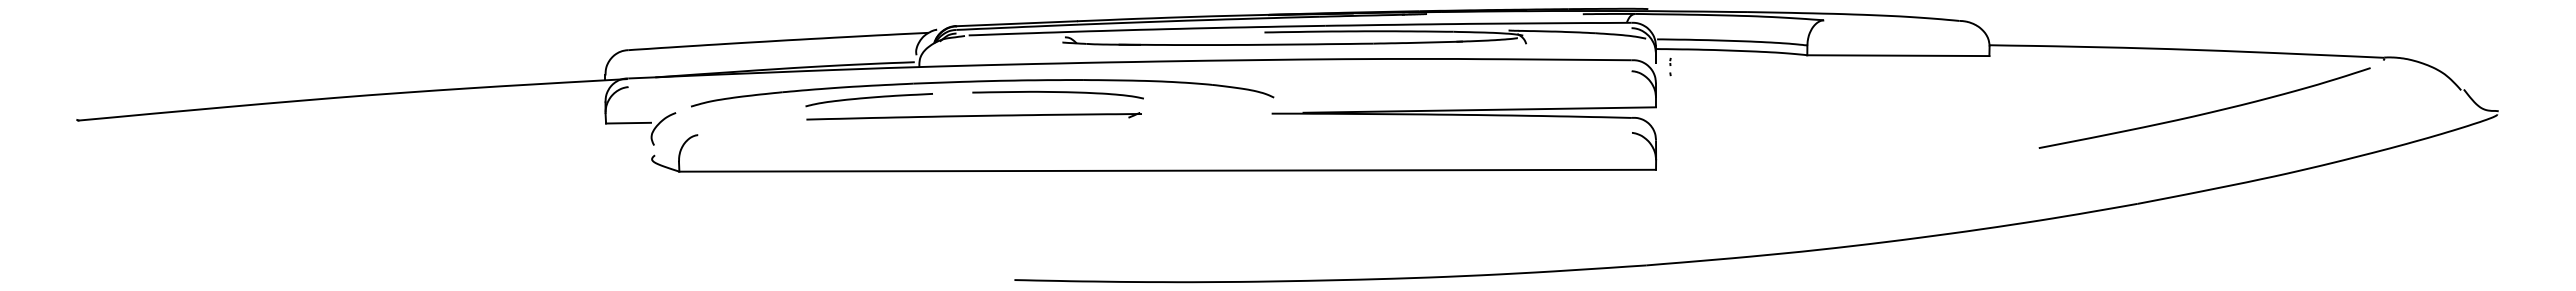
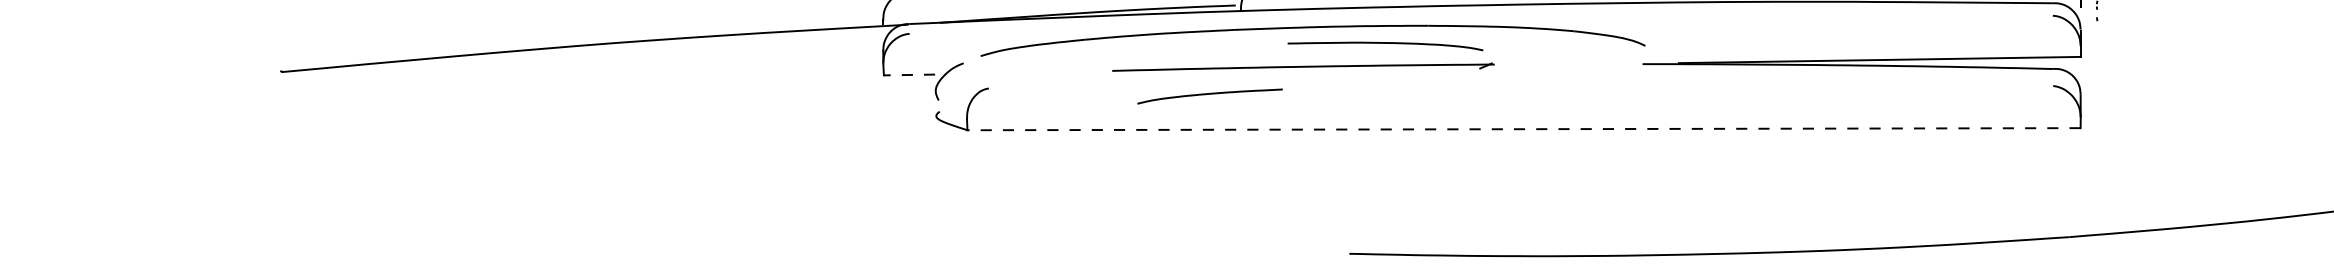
curve: (1057, 92) -> (1384, 43), moved
curve: (868, 98) -> (1209, 94), moved
line: (628, 123) -> (909, 75), solid -> dashed
line: (1167, 170) -> (1523, 128), solid -> dashed

